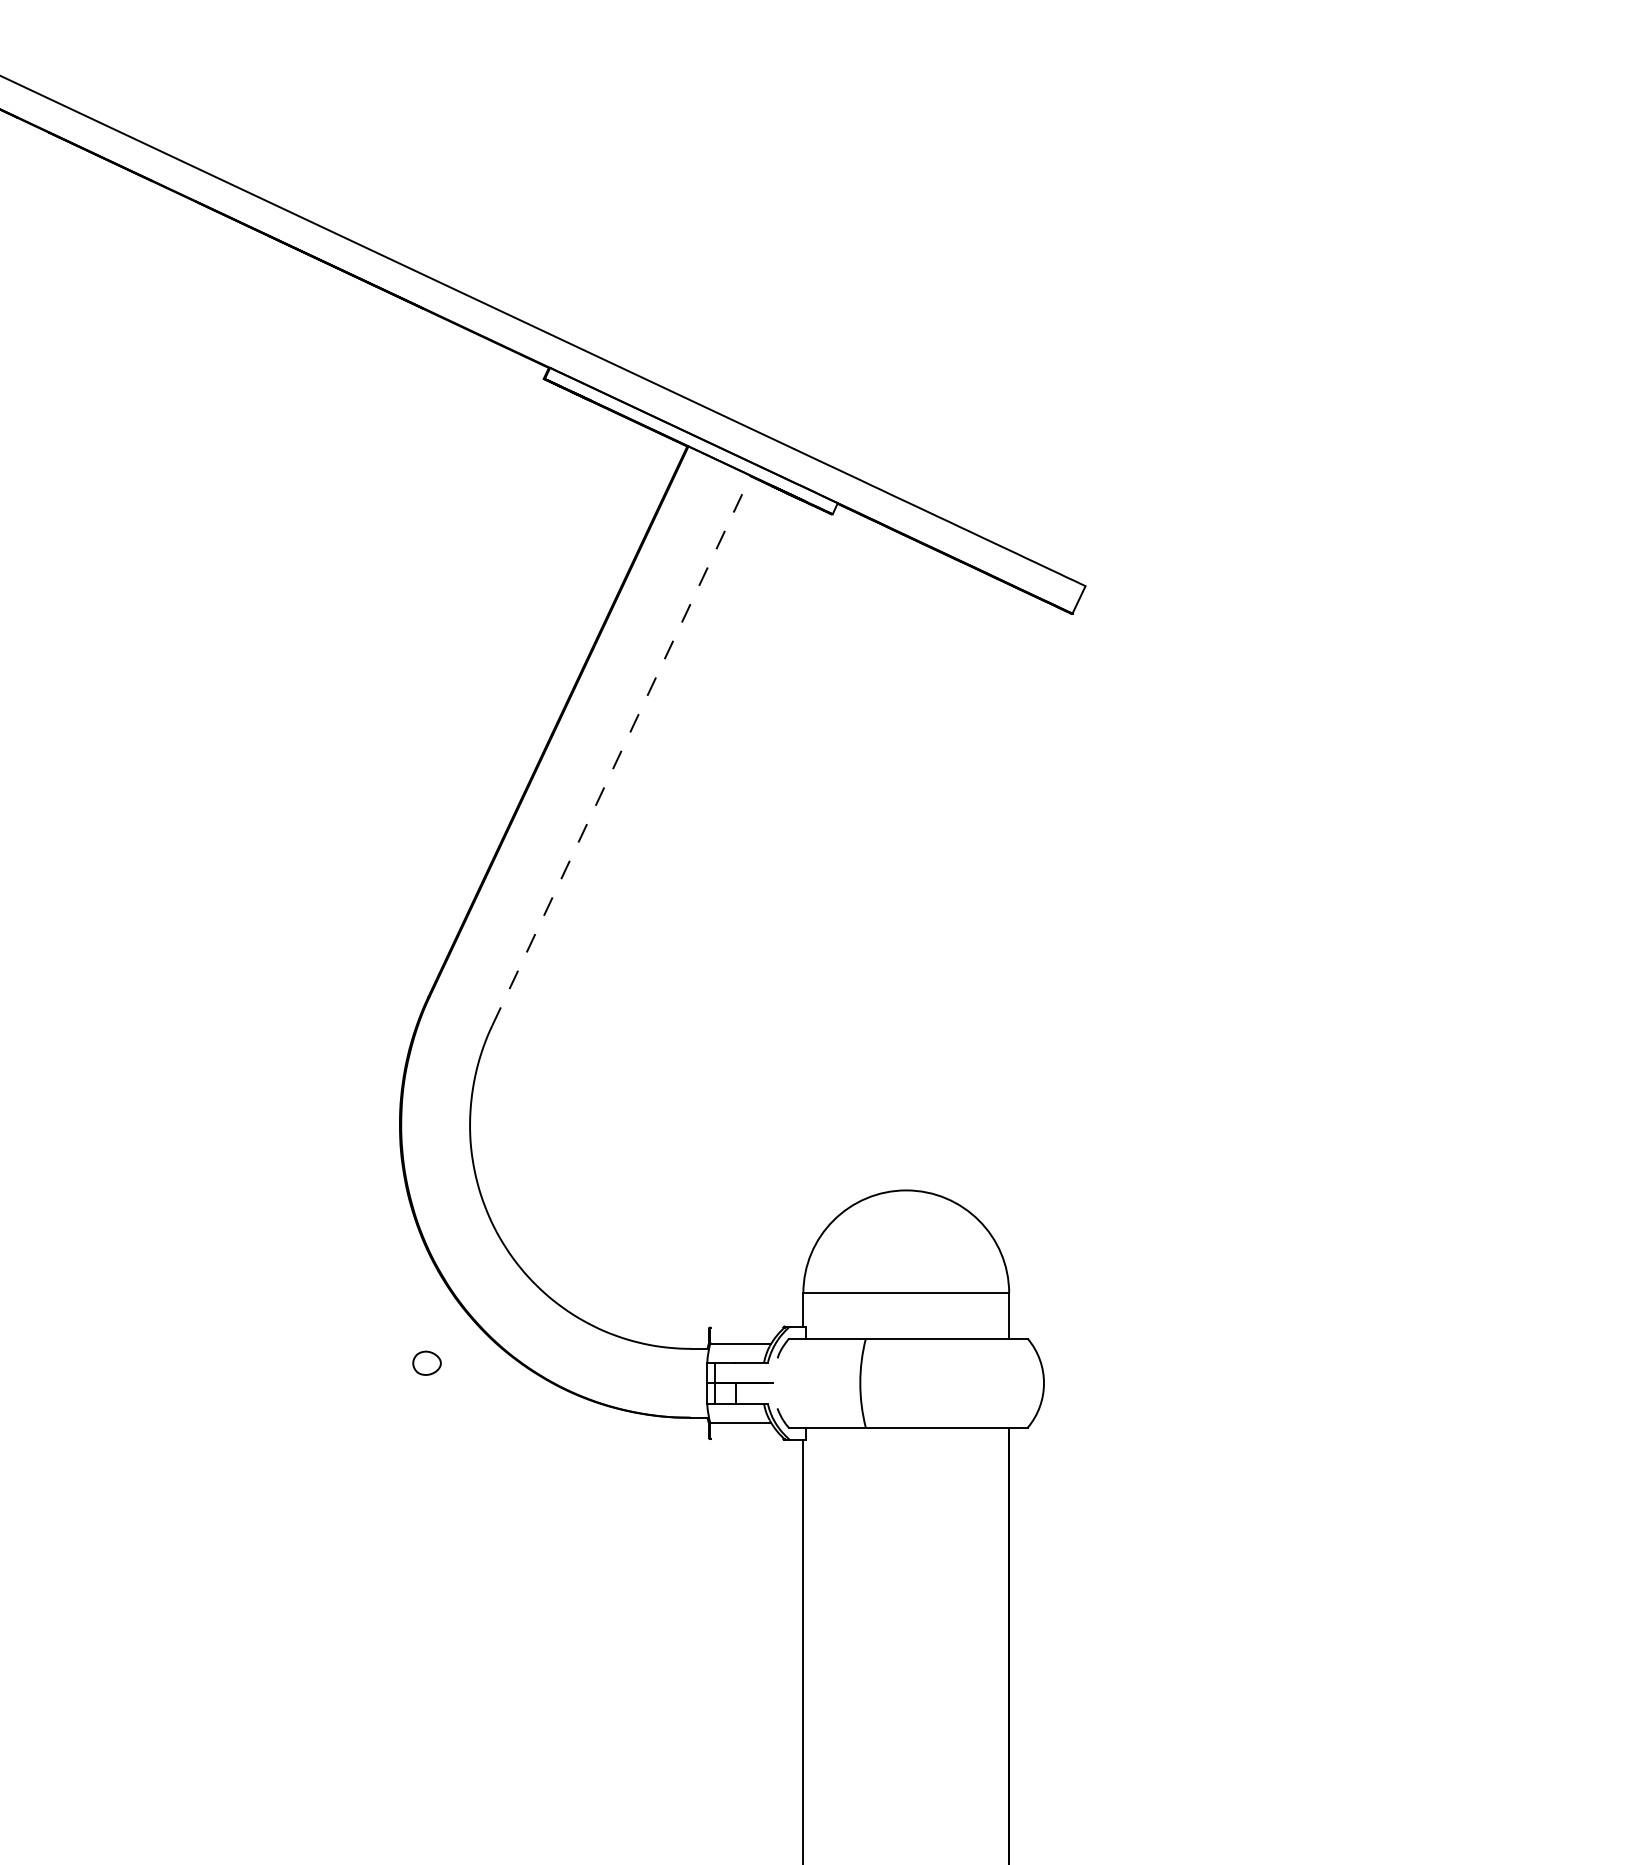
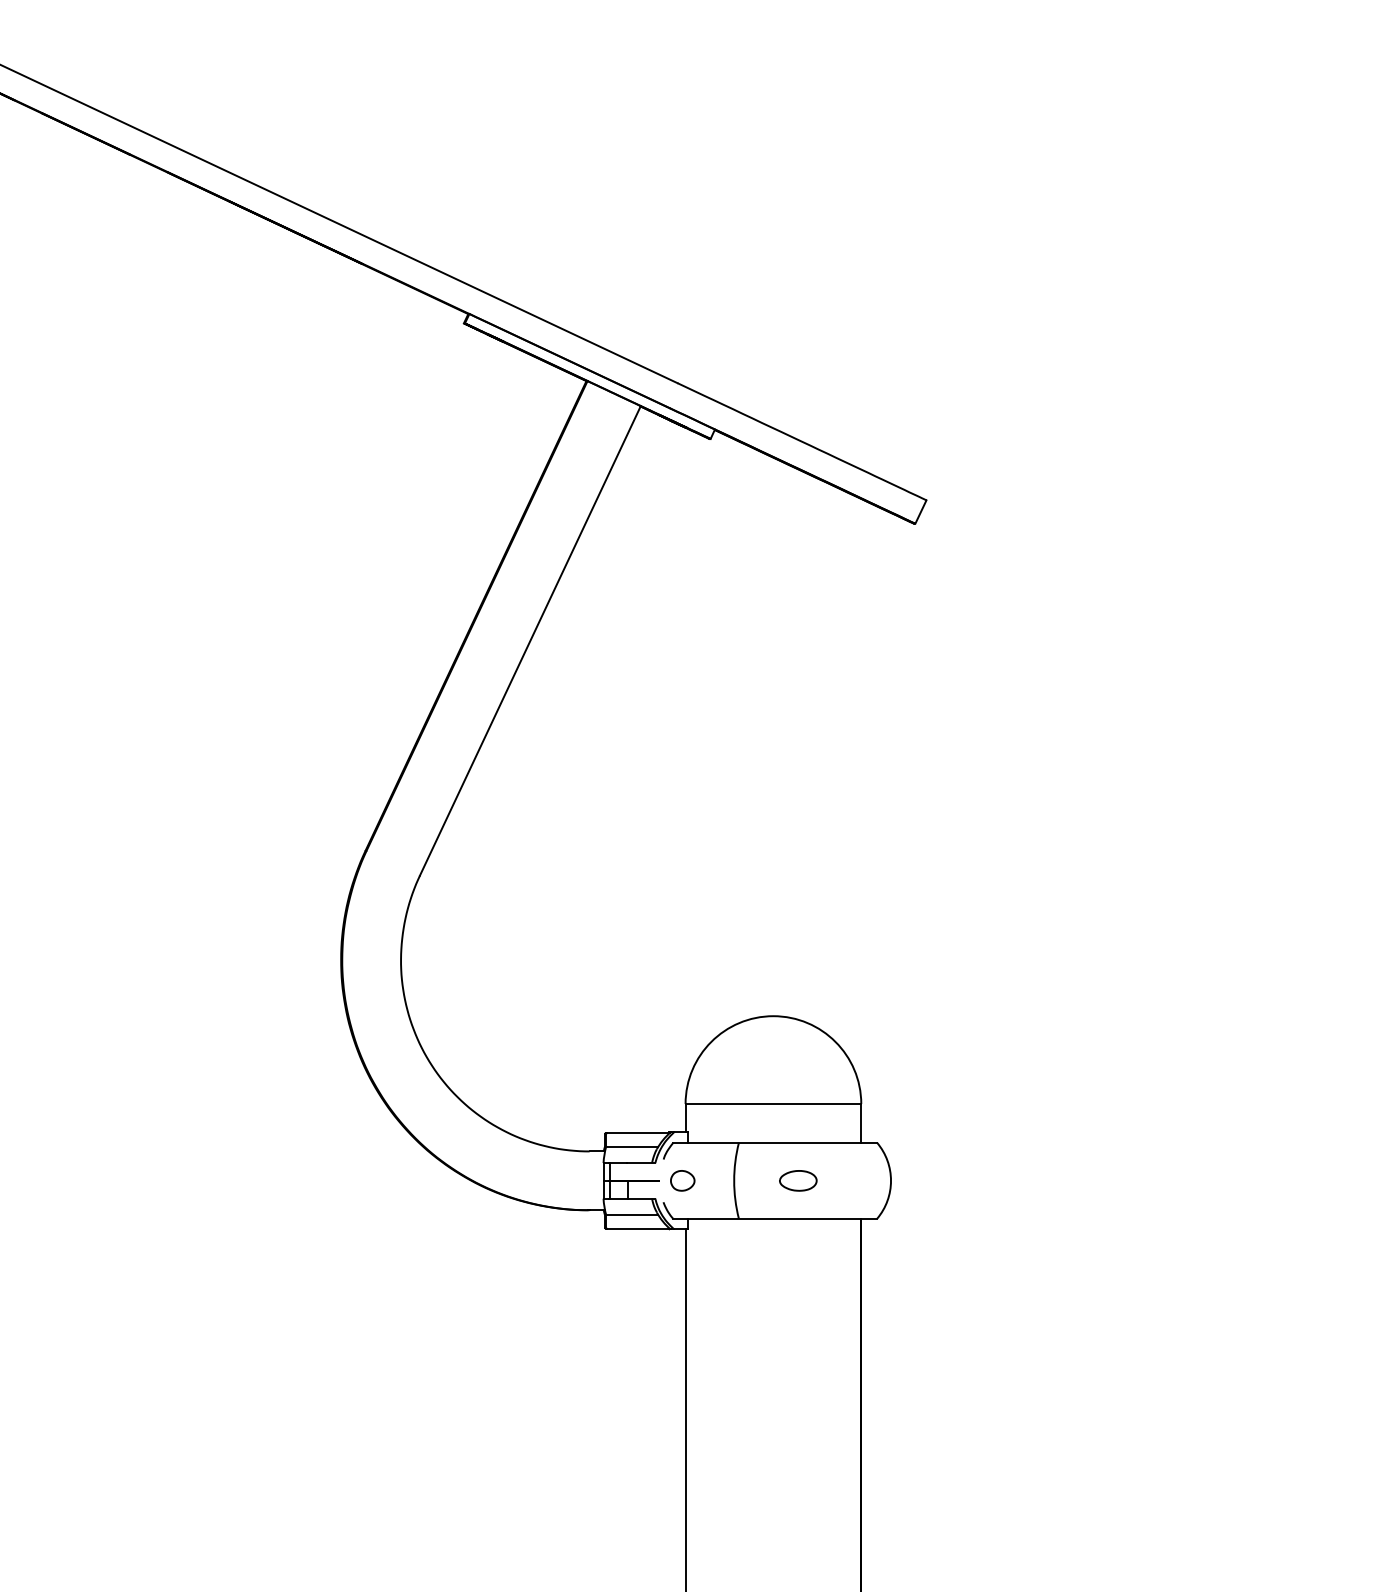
line: (621, 750) -> (530, 640), dashed -> solid
line: (747, 1327) -> (637, 1133), added
part: (426, 1362) -> (682, 1180), moved
part: (935, 1382) -> (798, 1180), added
line: (747, 1439) -> (637, 1228), added

